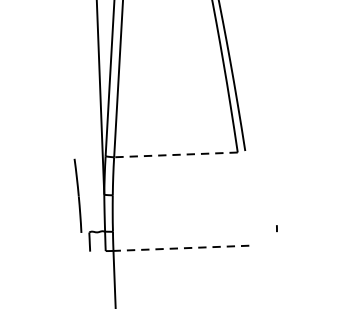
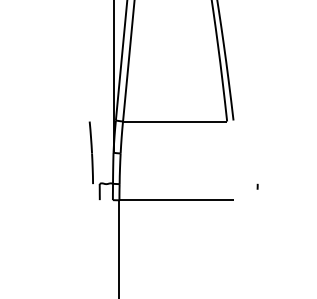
line: (175, 154) -> (174, 121), dashed -> solid
line: (181, 248) -> (176, 200), dashed -> solid

